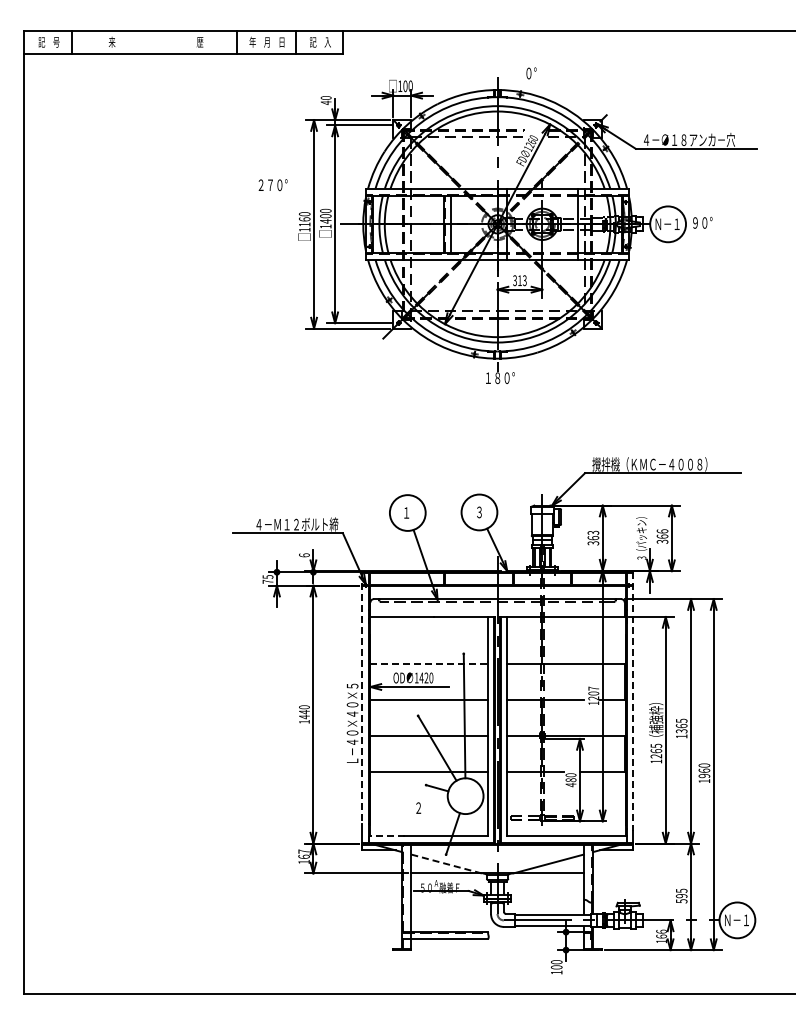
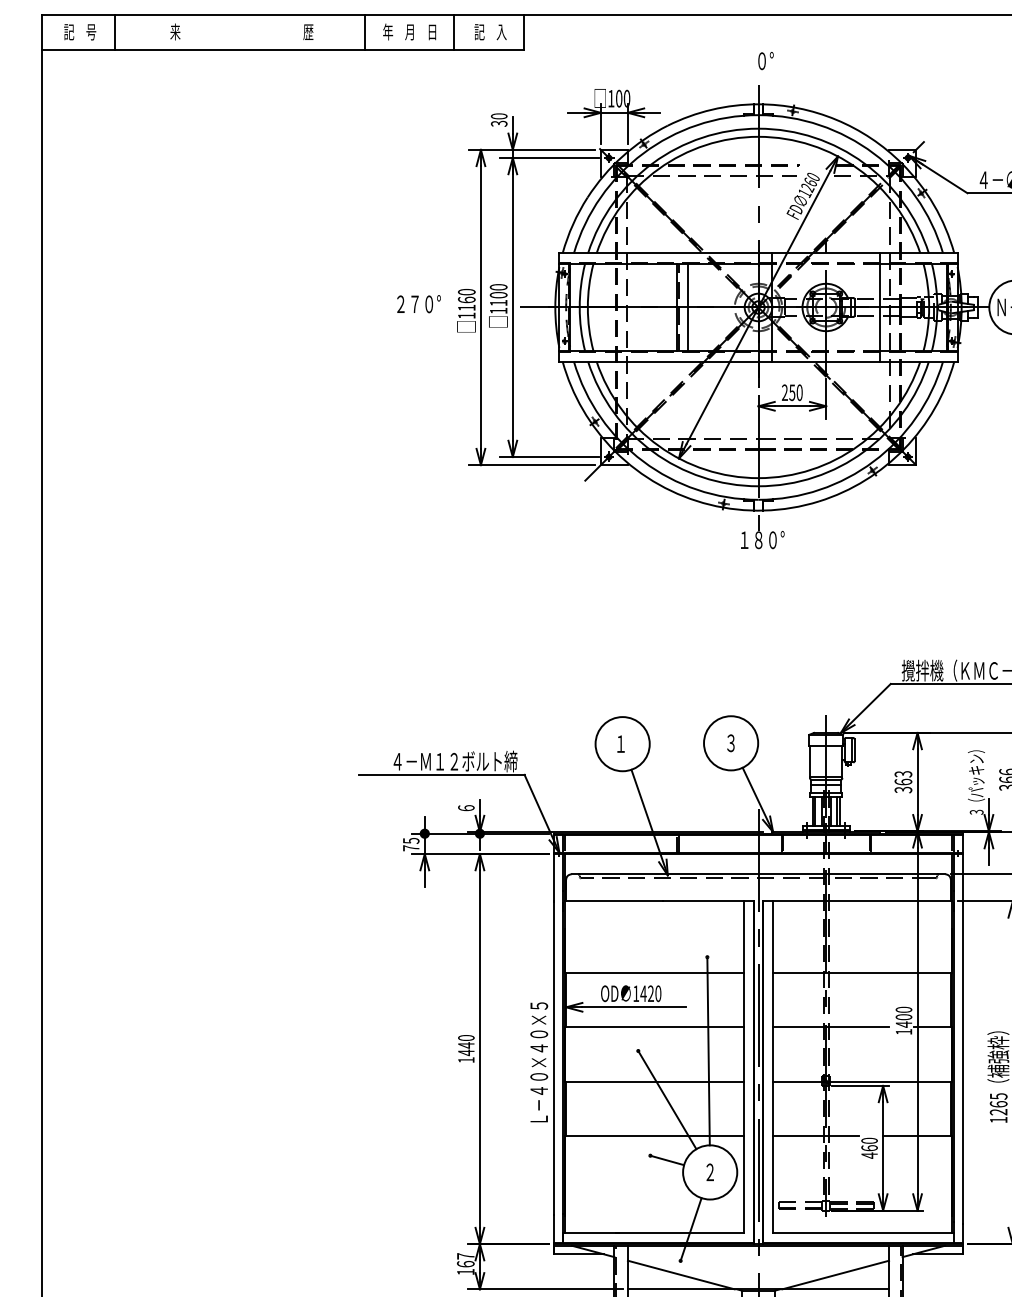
text: (531, 73) -> (765, 61), moved
text: (325, 102) -> (498, 123), 40 -> 30
text: (272, 185) -> (418, 304), moved
text: (325, 221) -> (498, 303), 1400 -> 1100
text: (519, 280) -> (791, 392), 313 -> 250
line: (429, 664) -> (655, 973), dashed -> solid
text: (593, 693) -> (903, 1017), 1207 -> 1400
line: (362, 698) -> (554, 1024), dashed -> solid
line: (632, 701) -> (962, 1029), dashed -> solid
text: (570, 780) -> (868, 1148), 480 -> 460
text: (418, 807) -> (709, 1171), moved
line: (386, 836) -> (590, 1233), dashed -> solid
line: (446, 864) -> (681, 1275), dashed -> solid

